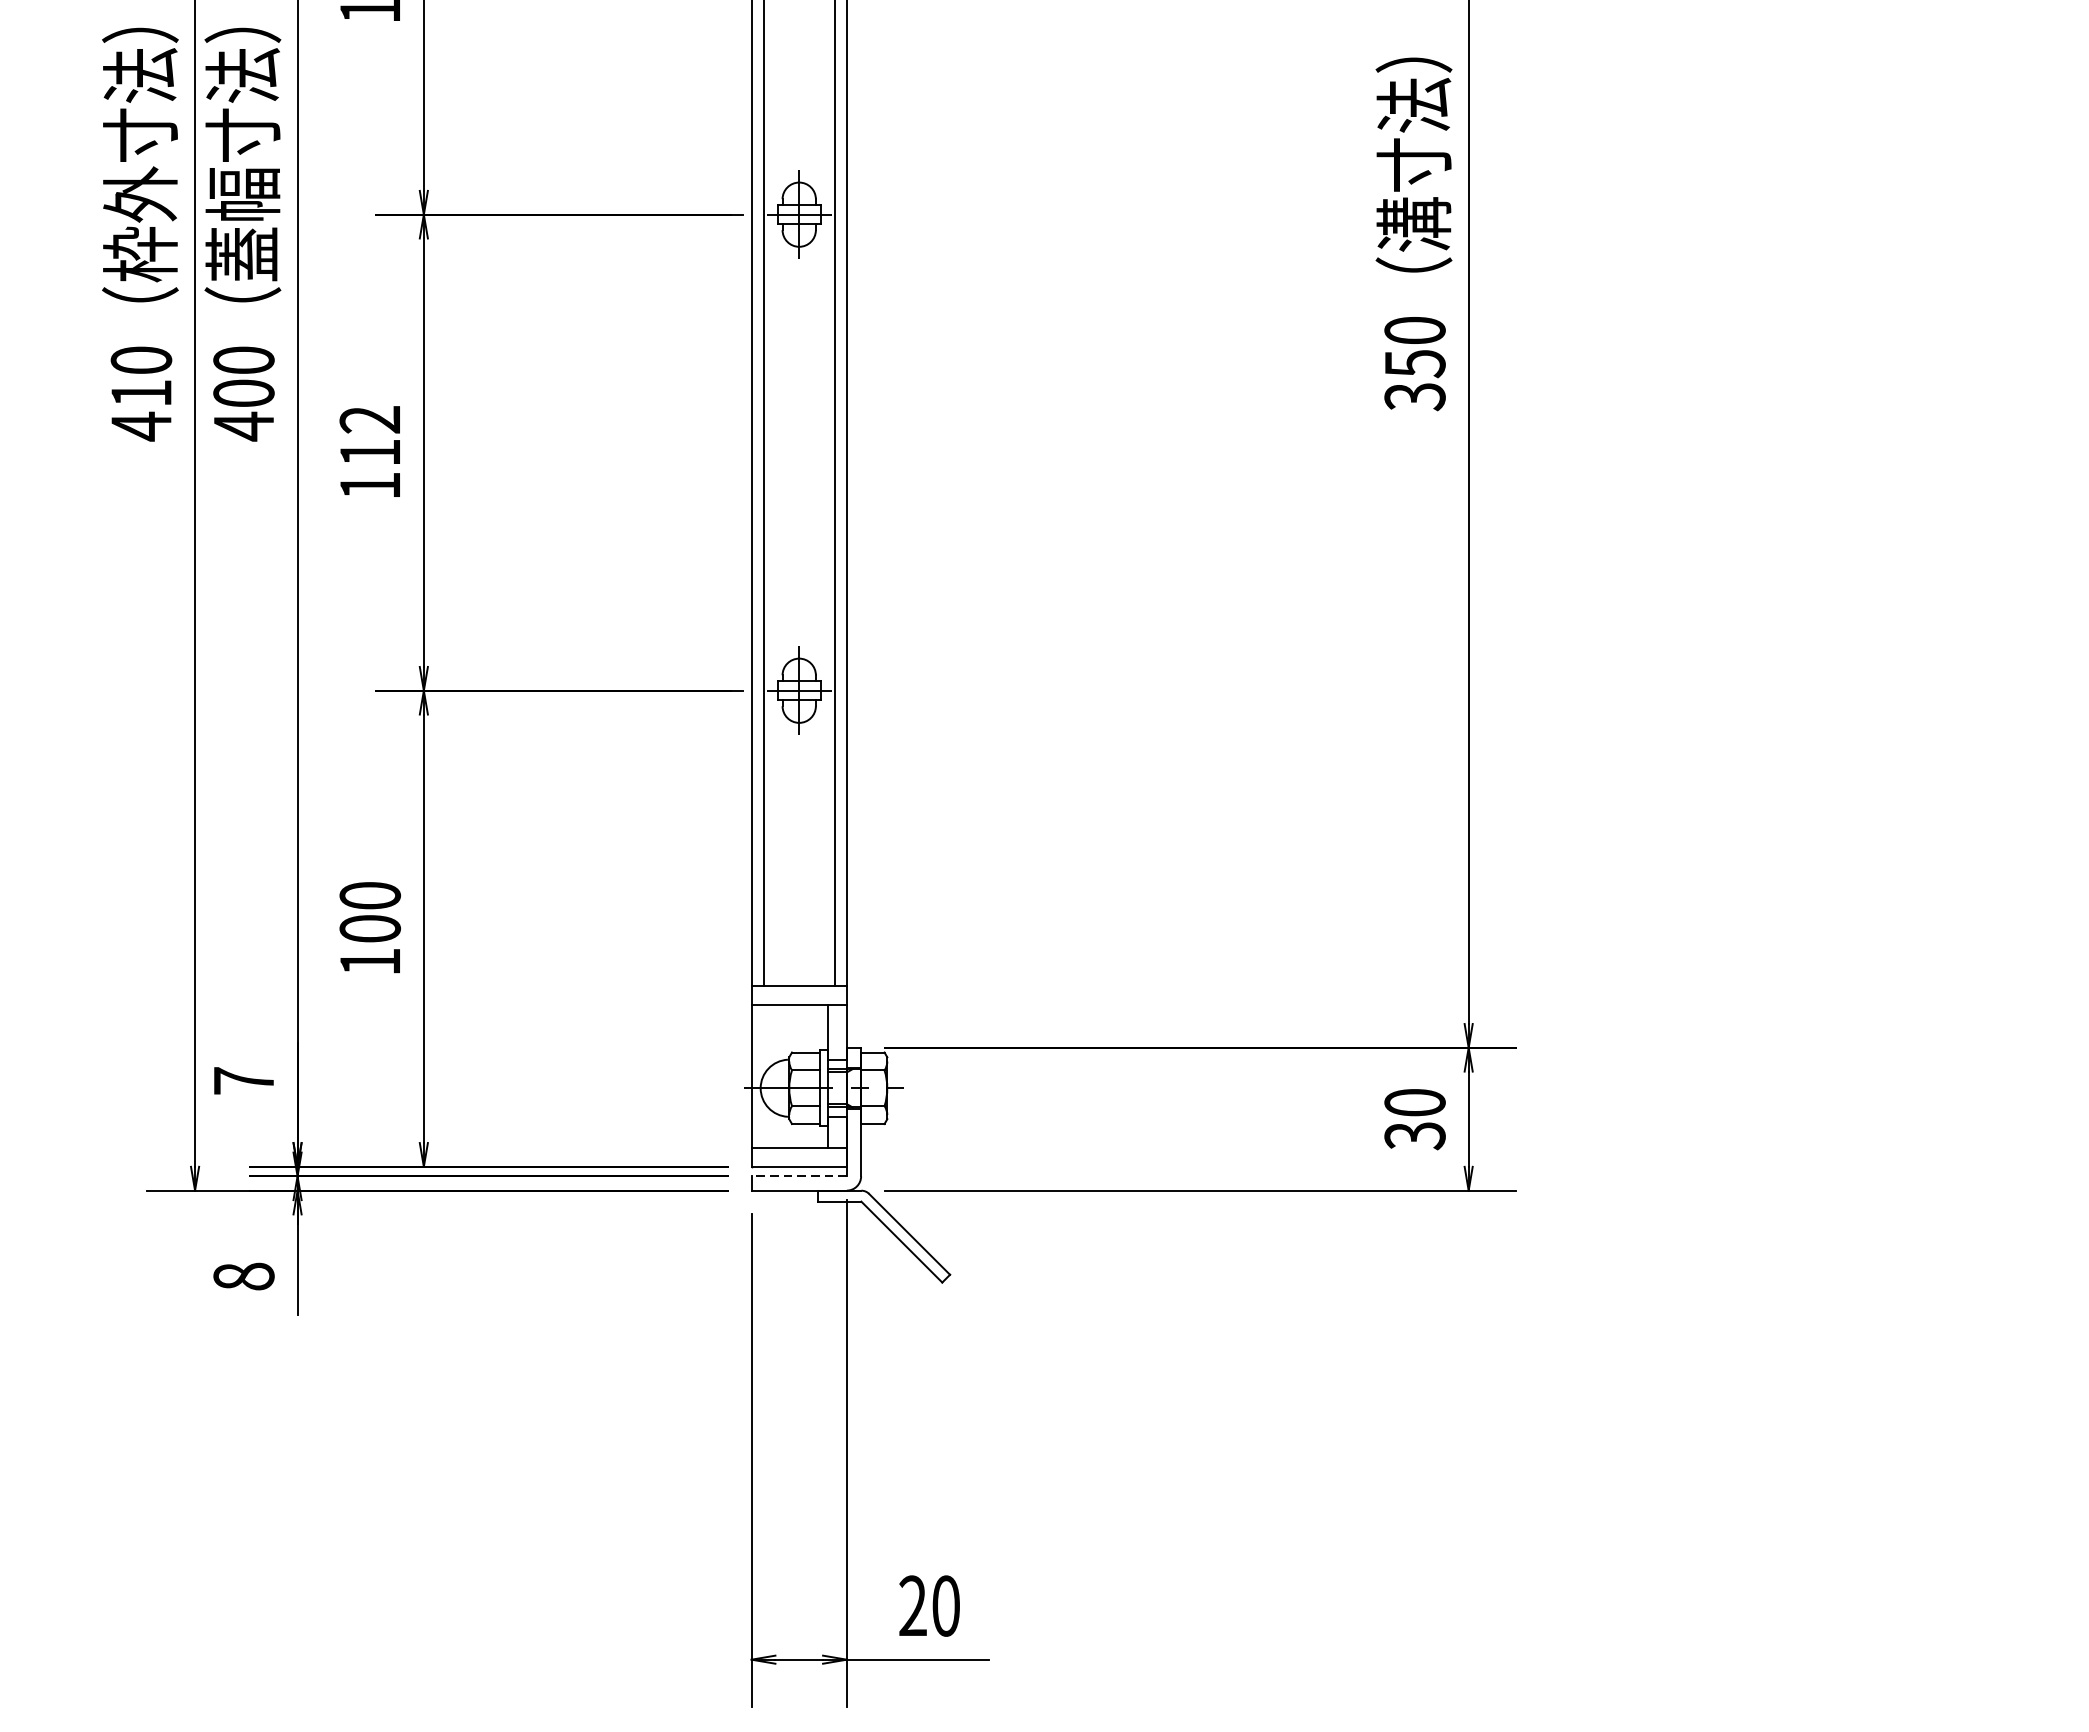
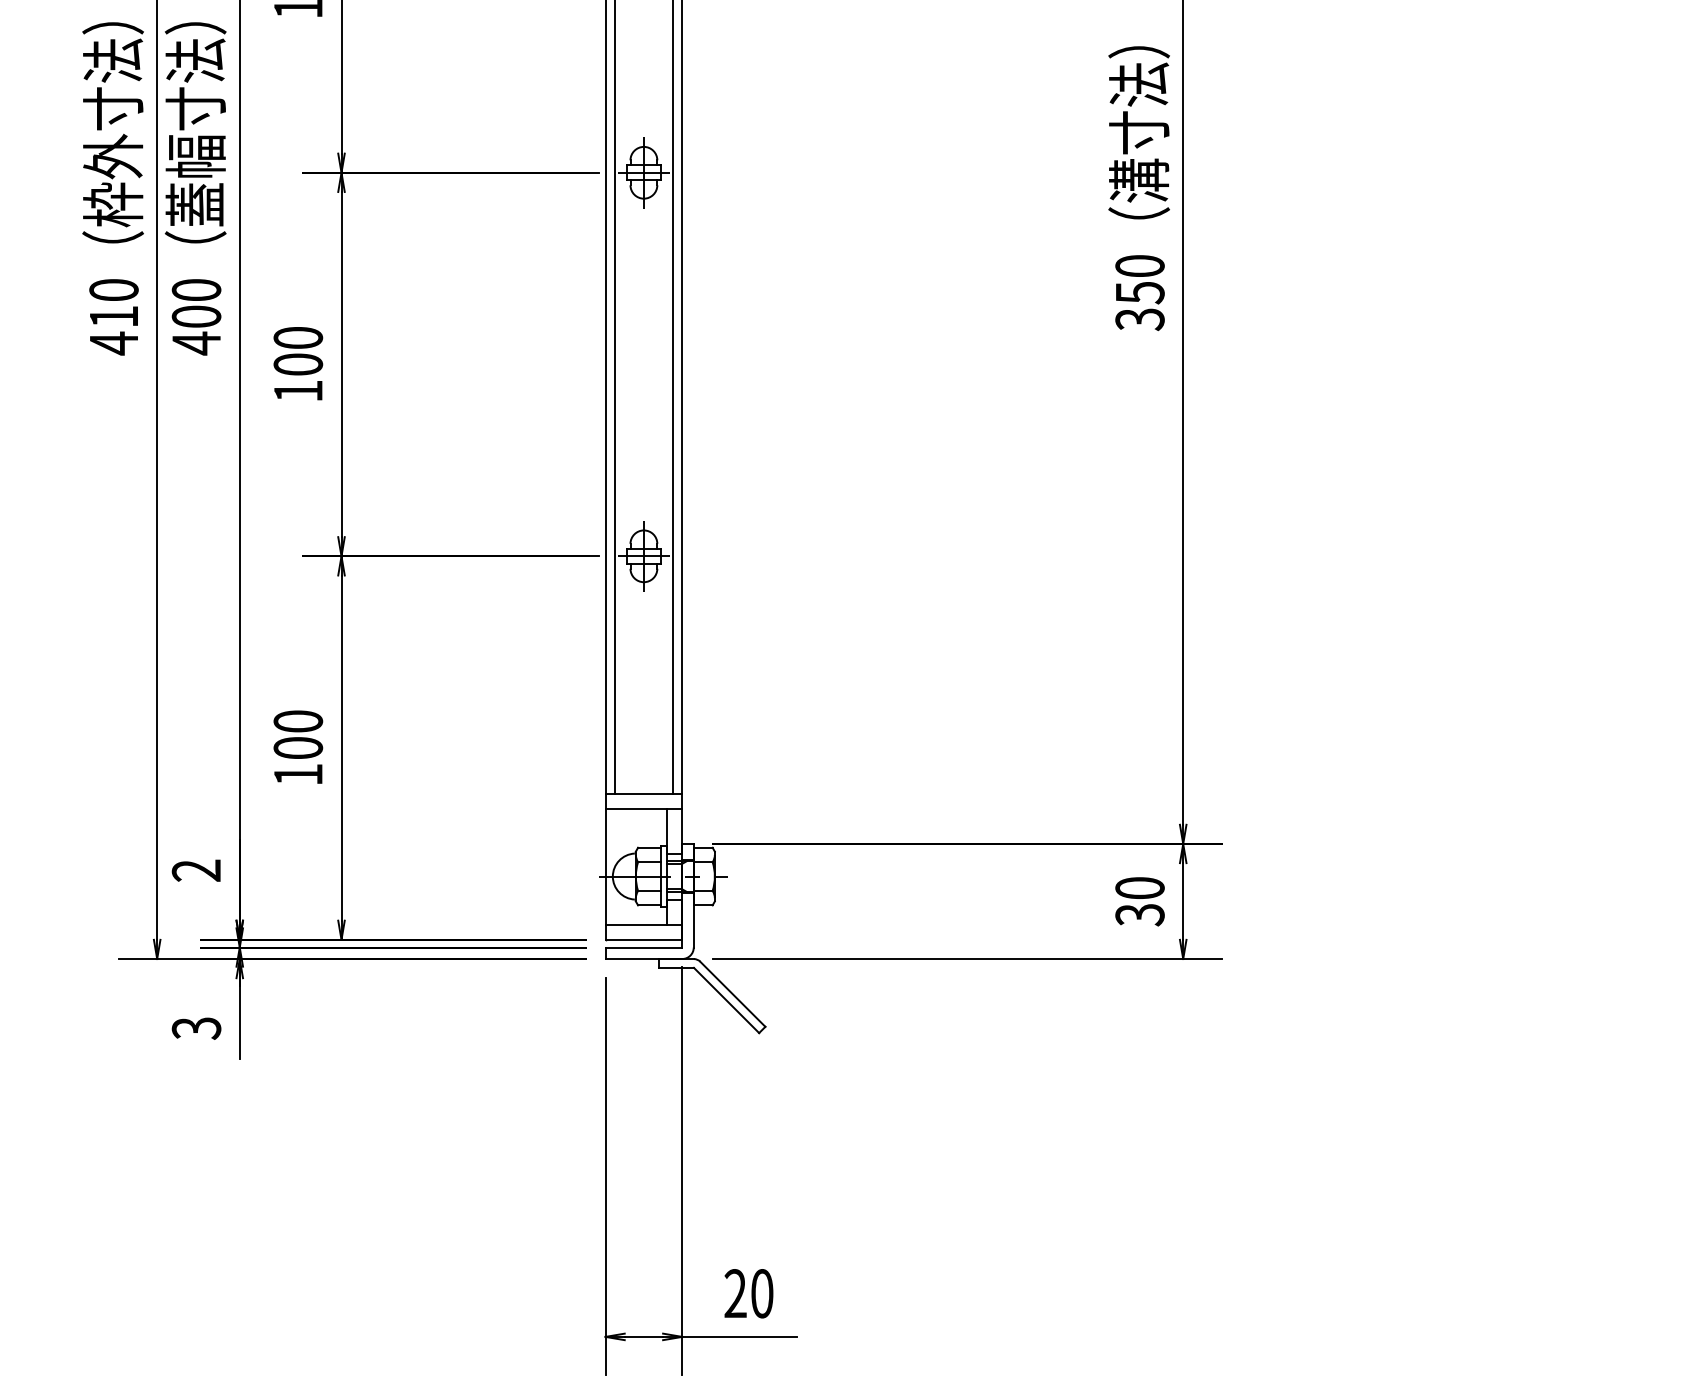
text: (370, 436) -> (298, 351), 112 -> 100
text: (242, 1080) -> (195, 870), 7 -> 2
line: (798, 1176) -> (643, 947), dashed -> solid
text: (243, 1276) -> (196, 1028), 8 -> 3

